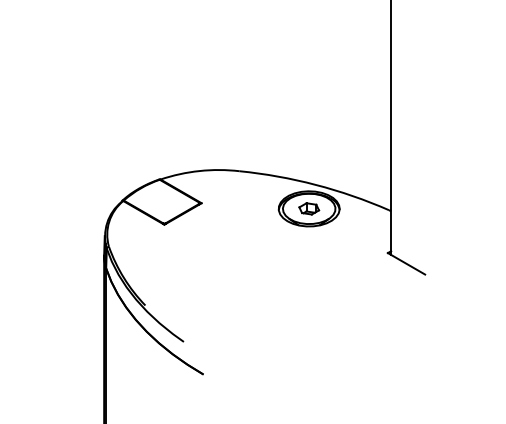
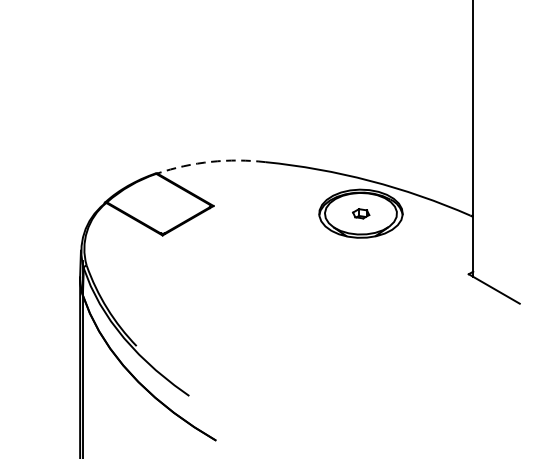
arc: (199, 171) -> (210, 162), solid -> dashed
part: (309, 208) -> (361, 213), size x0.6

